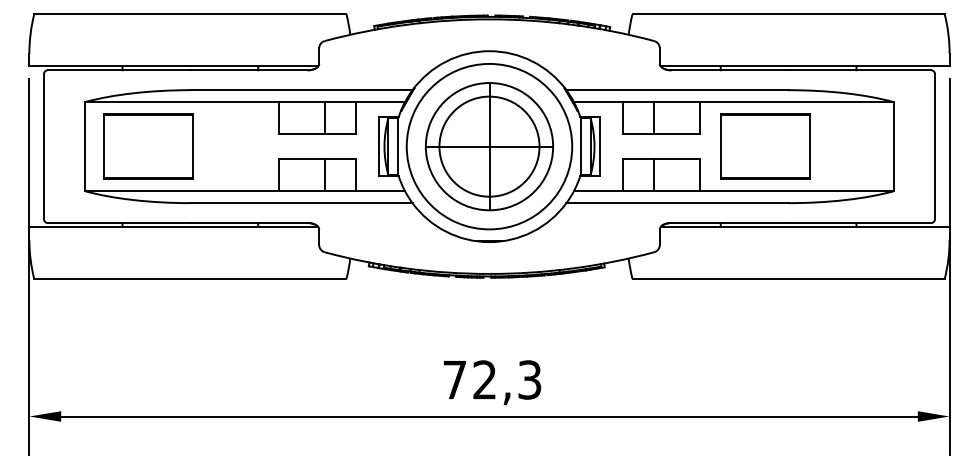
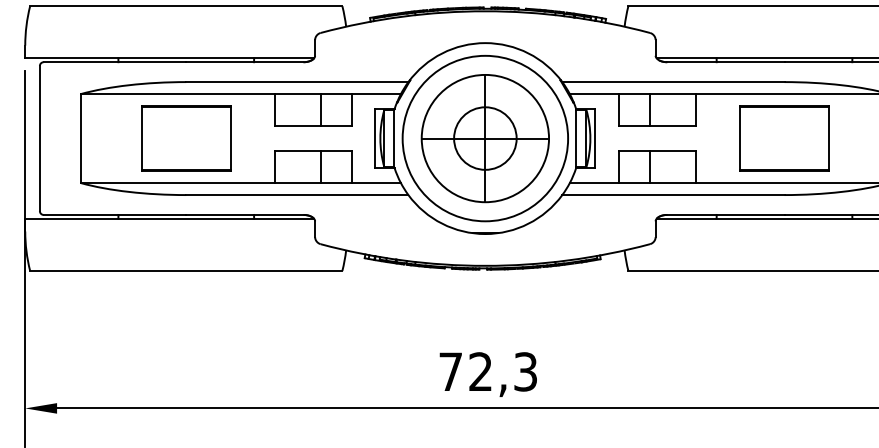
part: (148, 146) -> (186, 138), moved
circle: (489, 146) -> (485, 138), size x0.62
part: (765, 146) -> (784, 138), moved

